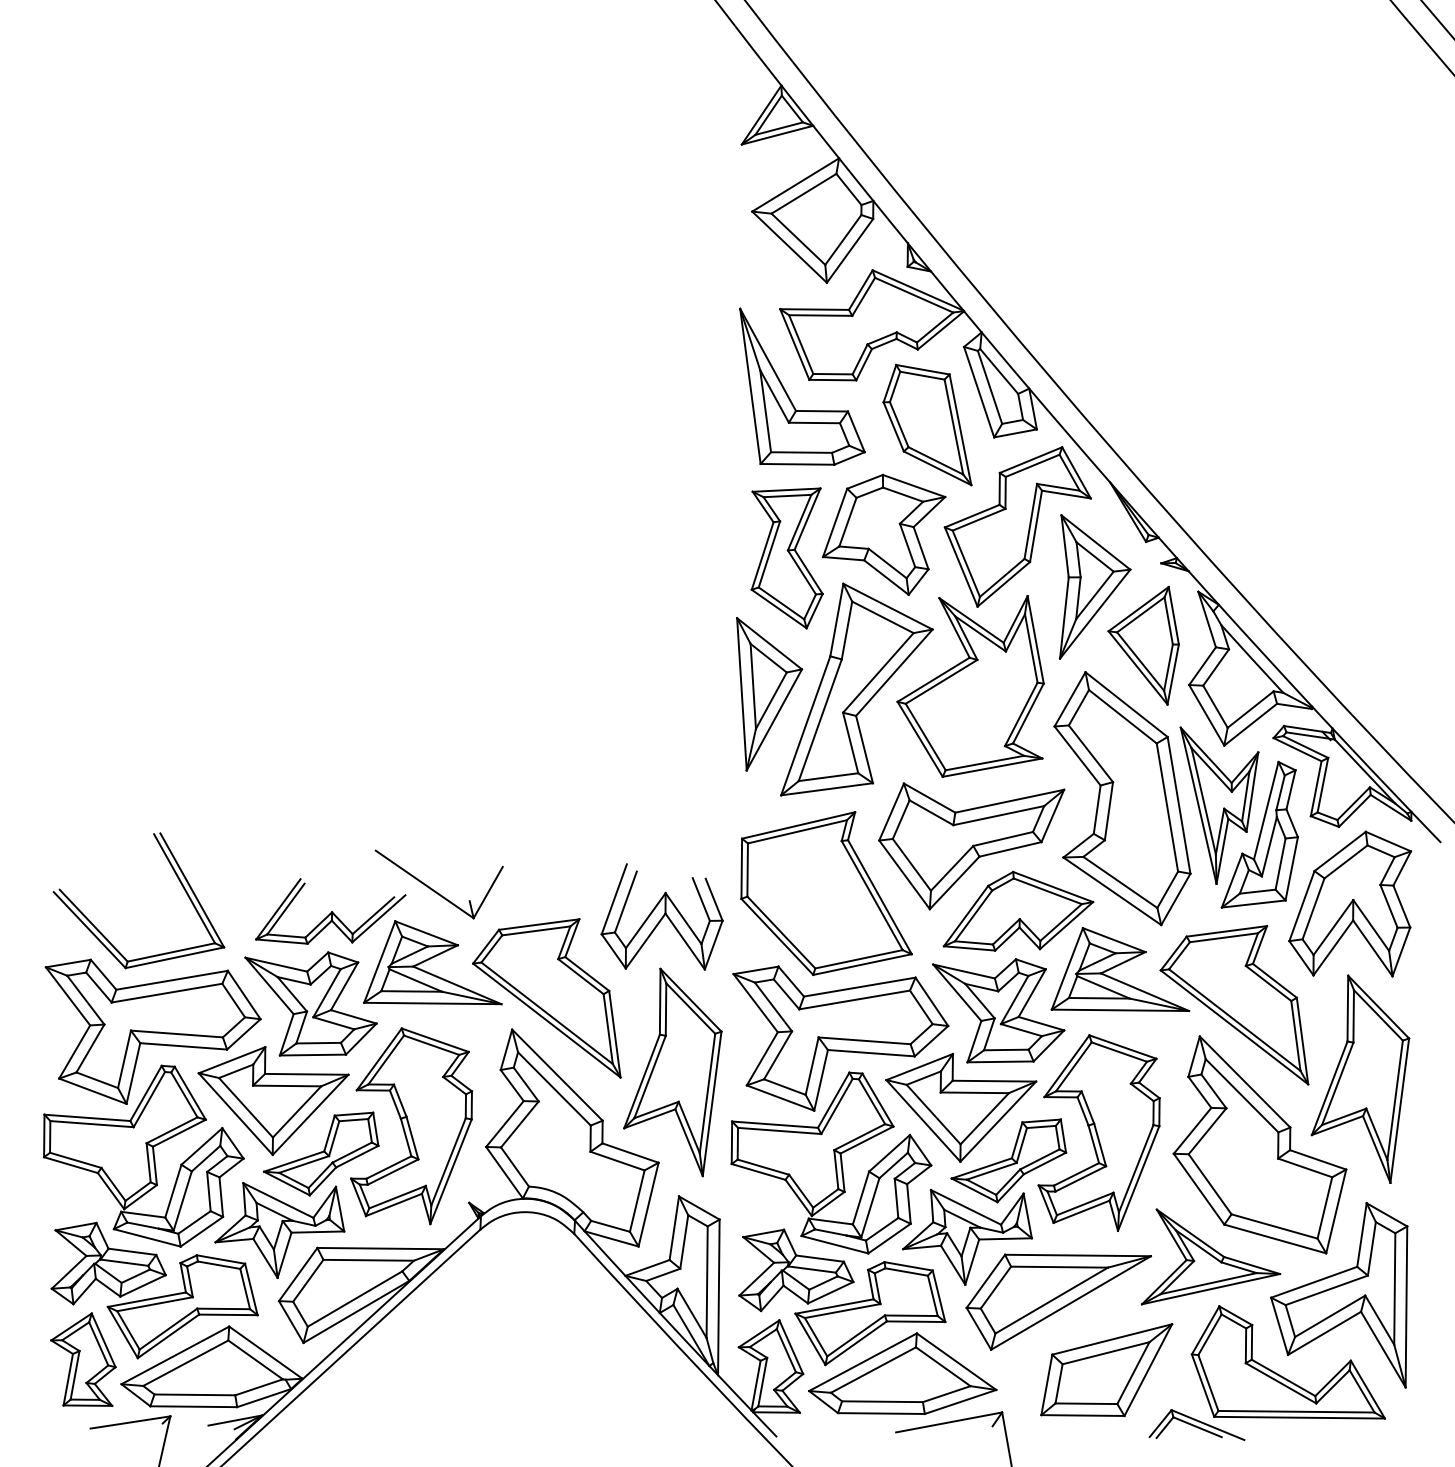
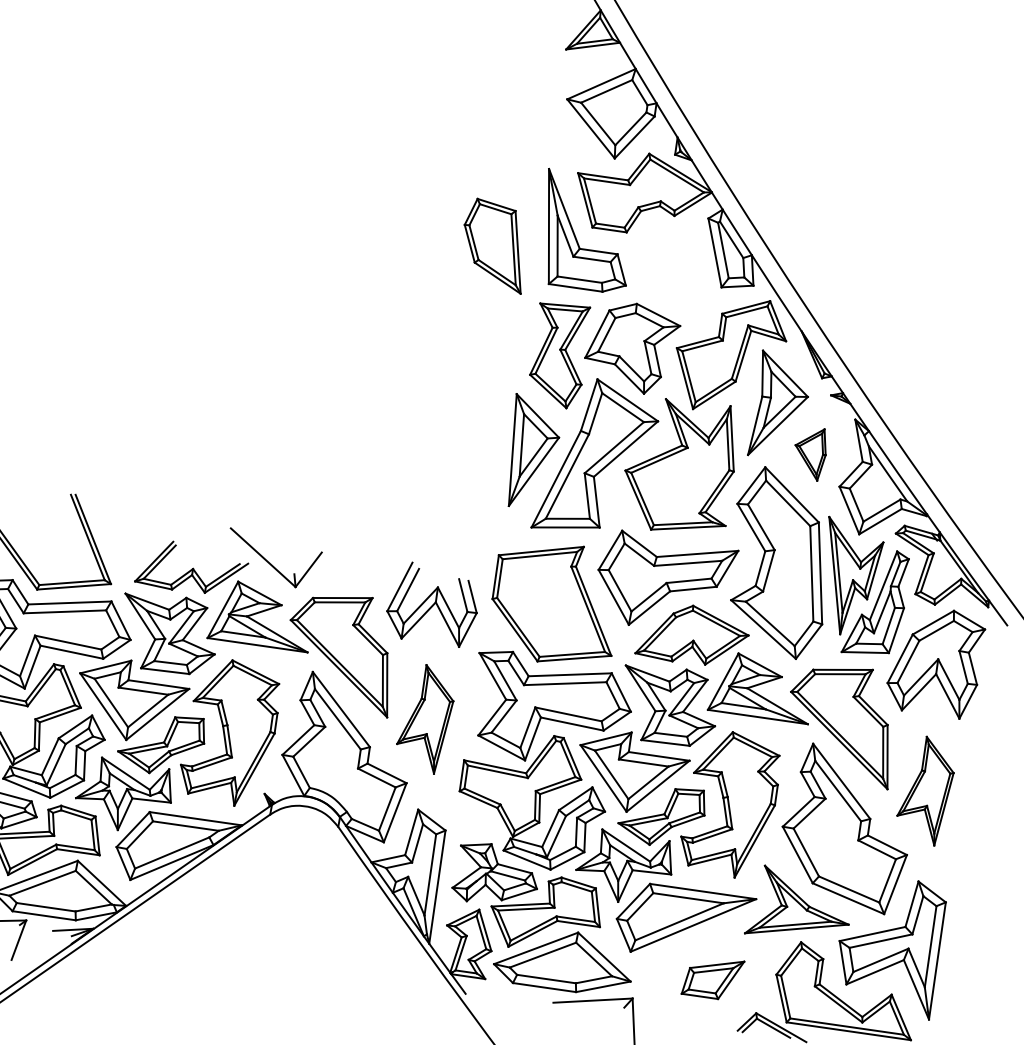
part: (927, 425) -> (494, 246), moved
part: (1143, 645) -> (810, 453), size x0.6
part: (672, 1072) -> (425, 718), size x0.7
part: (1360, 1078) -> (926, 790), size x0.7
part: (1106, 1370) -> (712, 978), size x0.6

